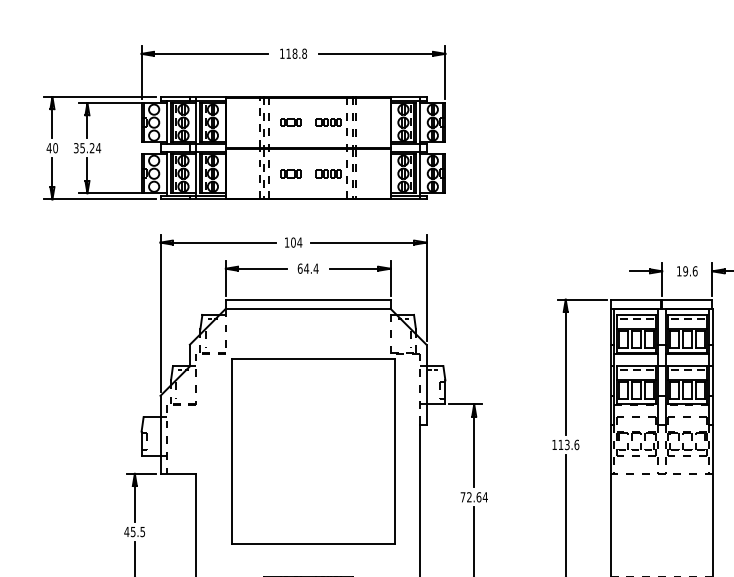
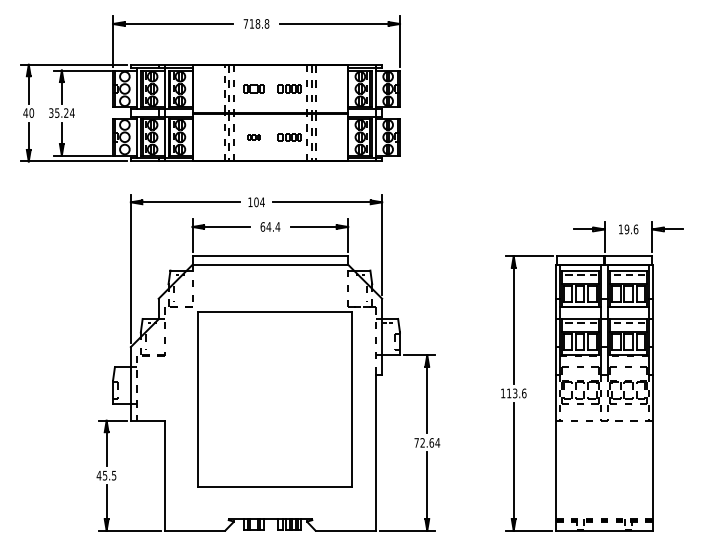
text: (281, 53) -> (245, 23), 118.8 -> 718.8
part: (290, 174) -> (253, 137), size x0.6

